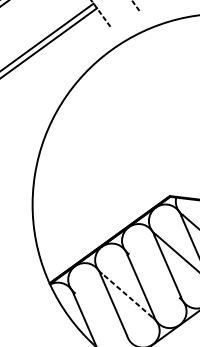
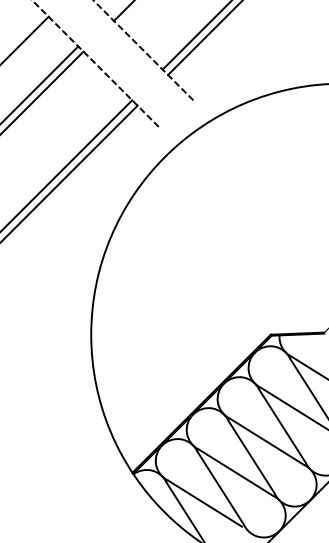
line: (153, 275) -> (266, 441), added
line: (126, 295) -> (235, 472), dashed -> solid
line: (100, 315) -> (205, 503), added

